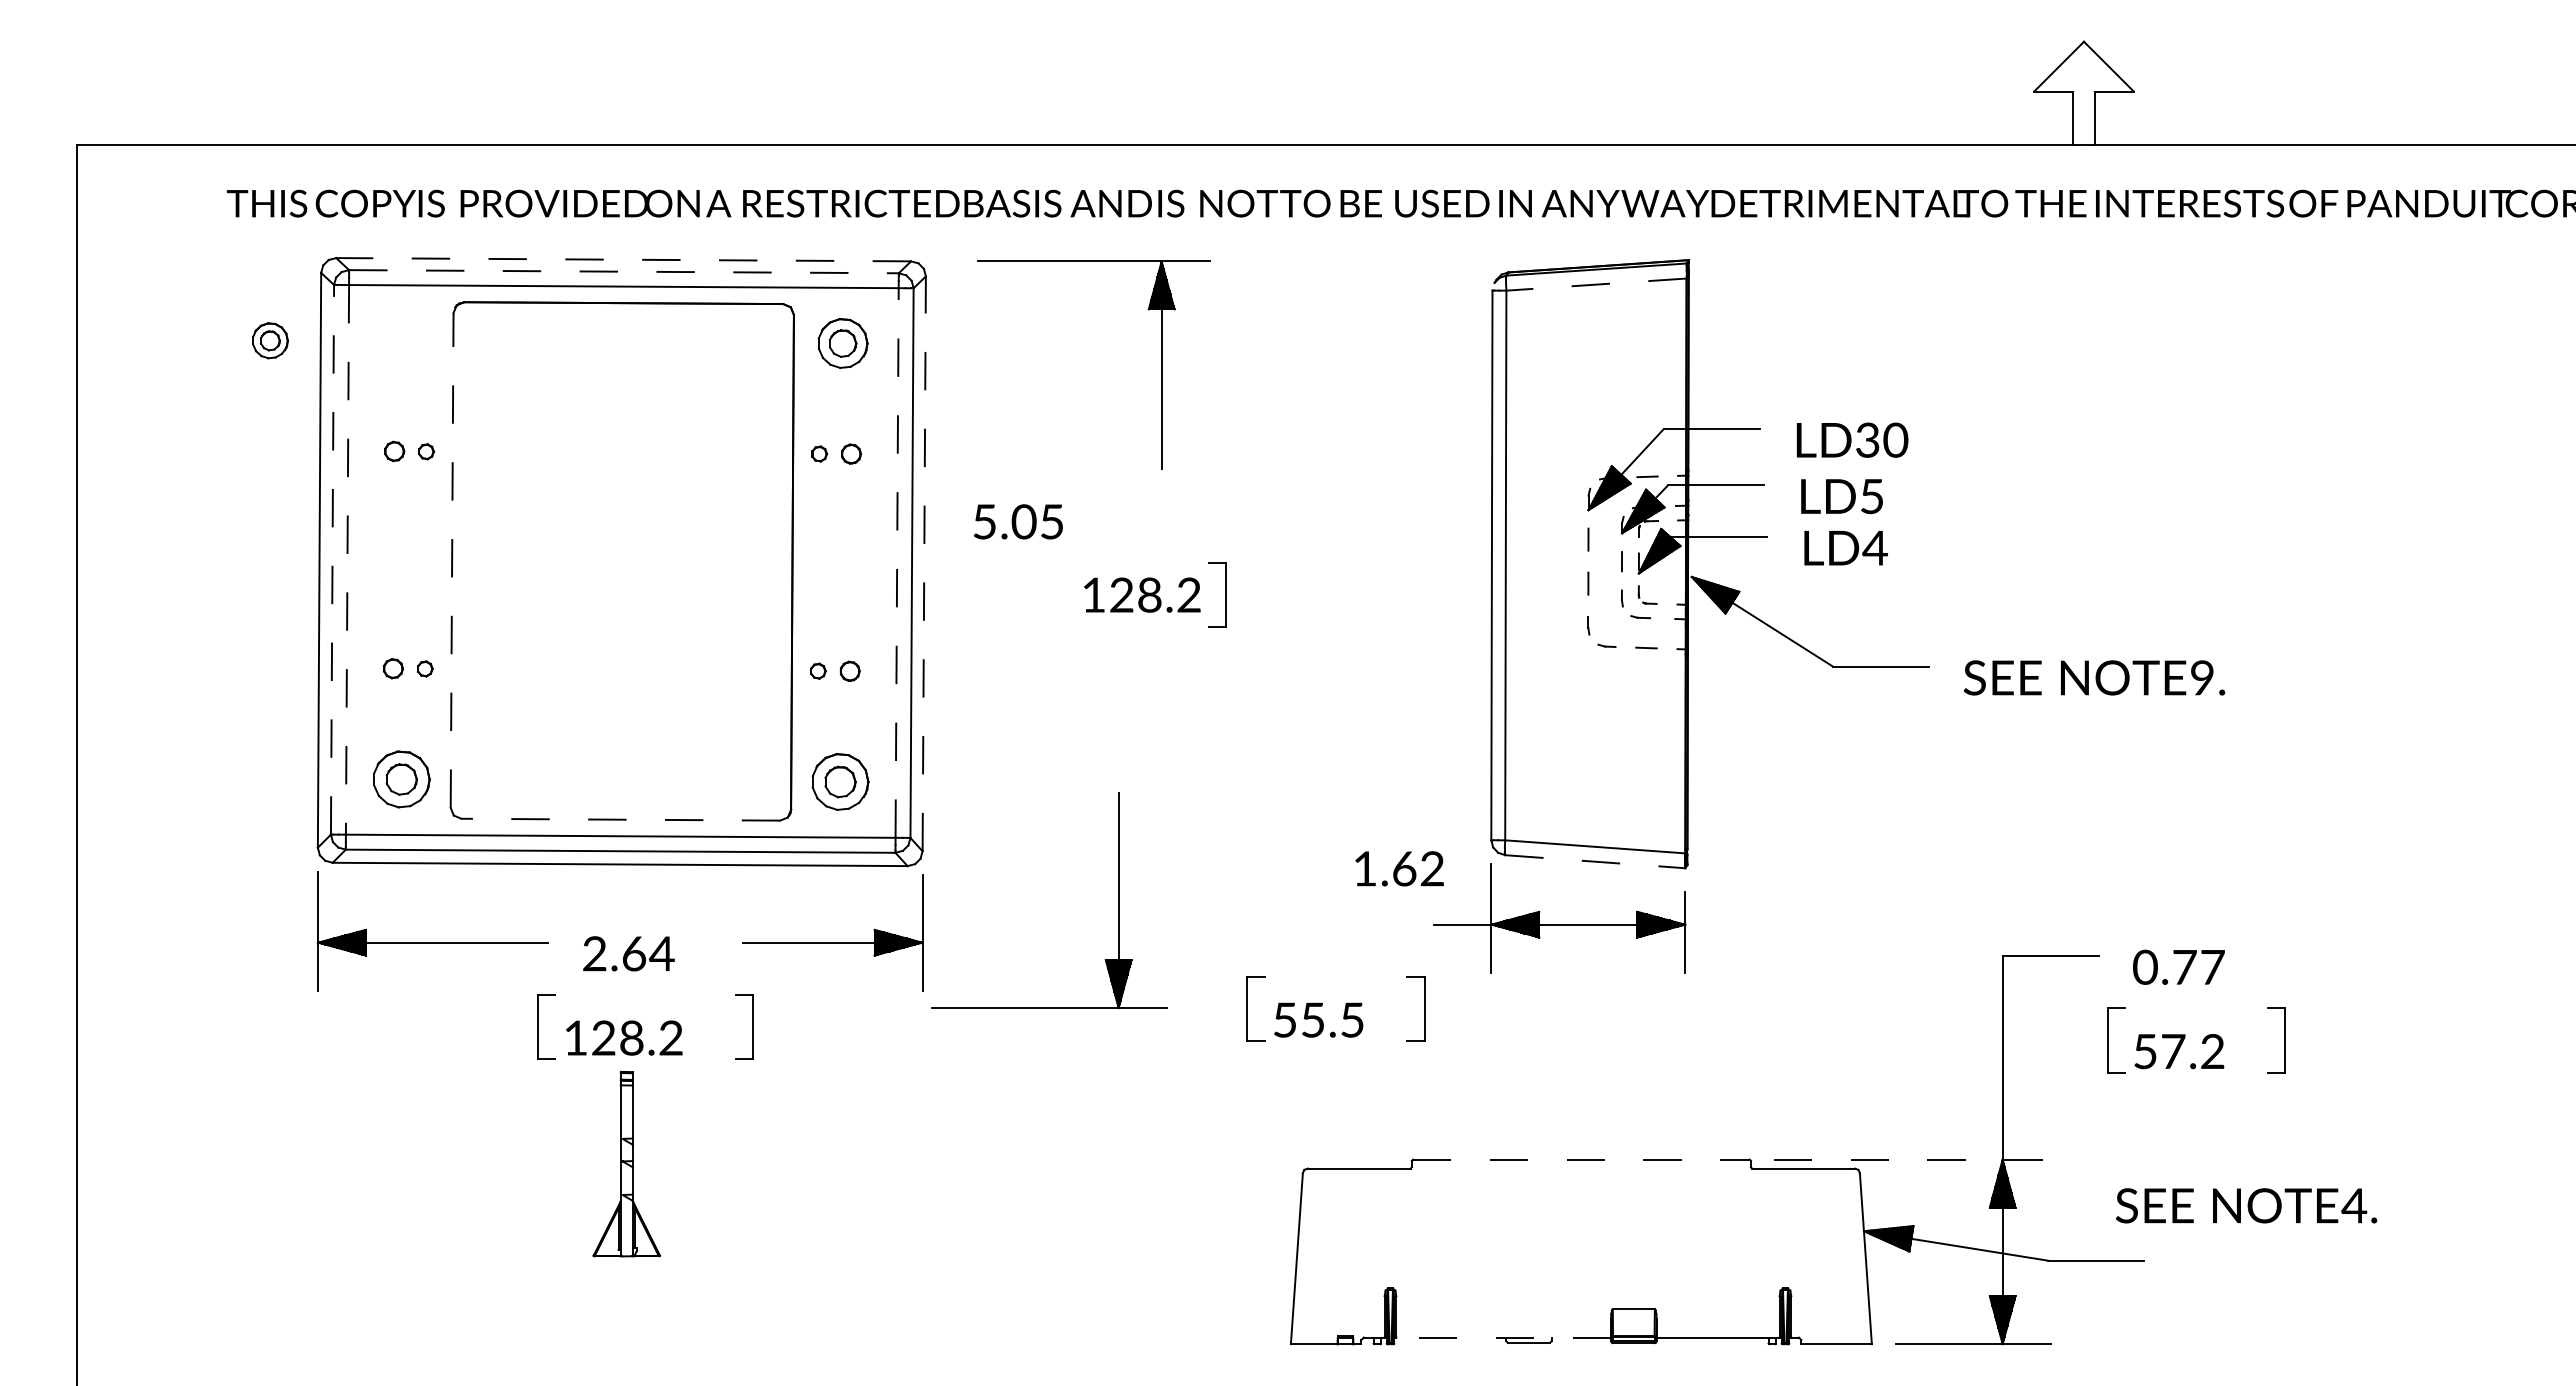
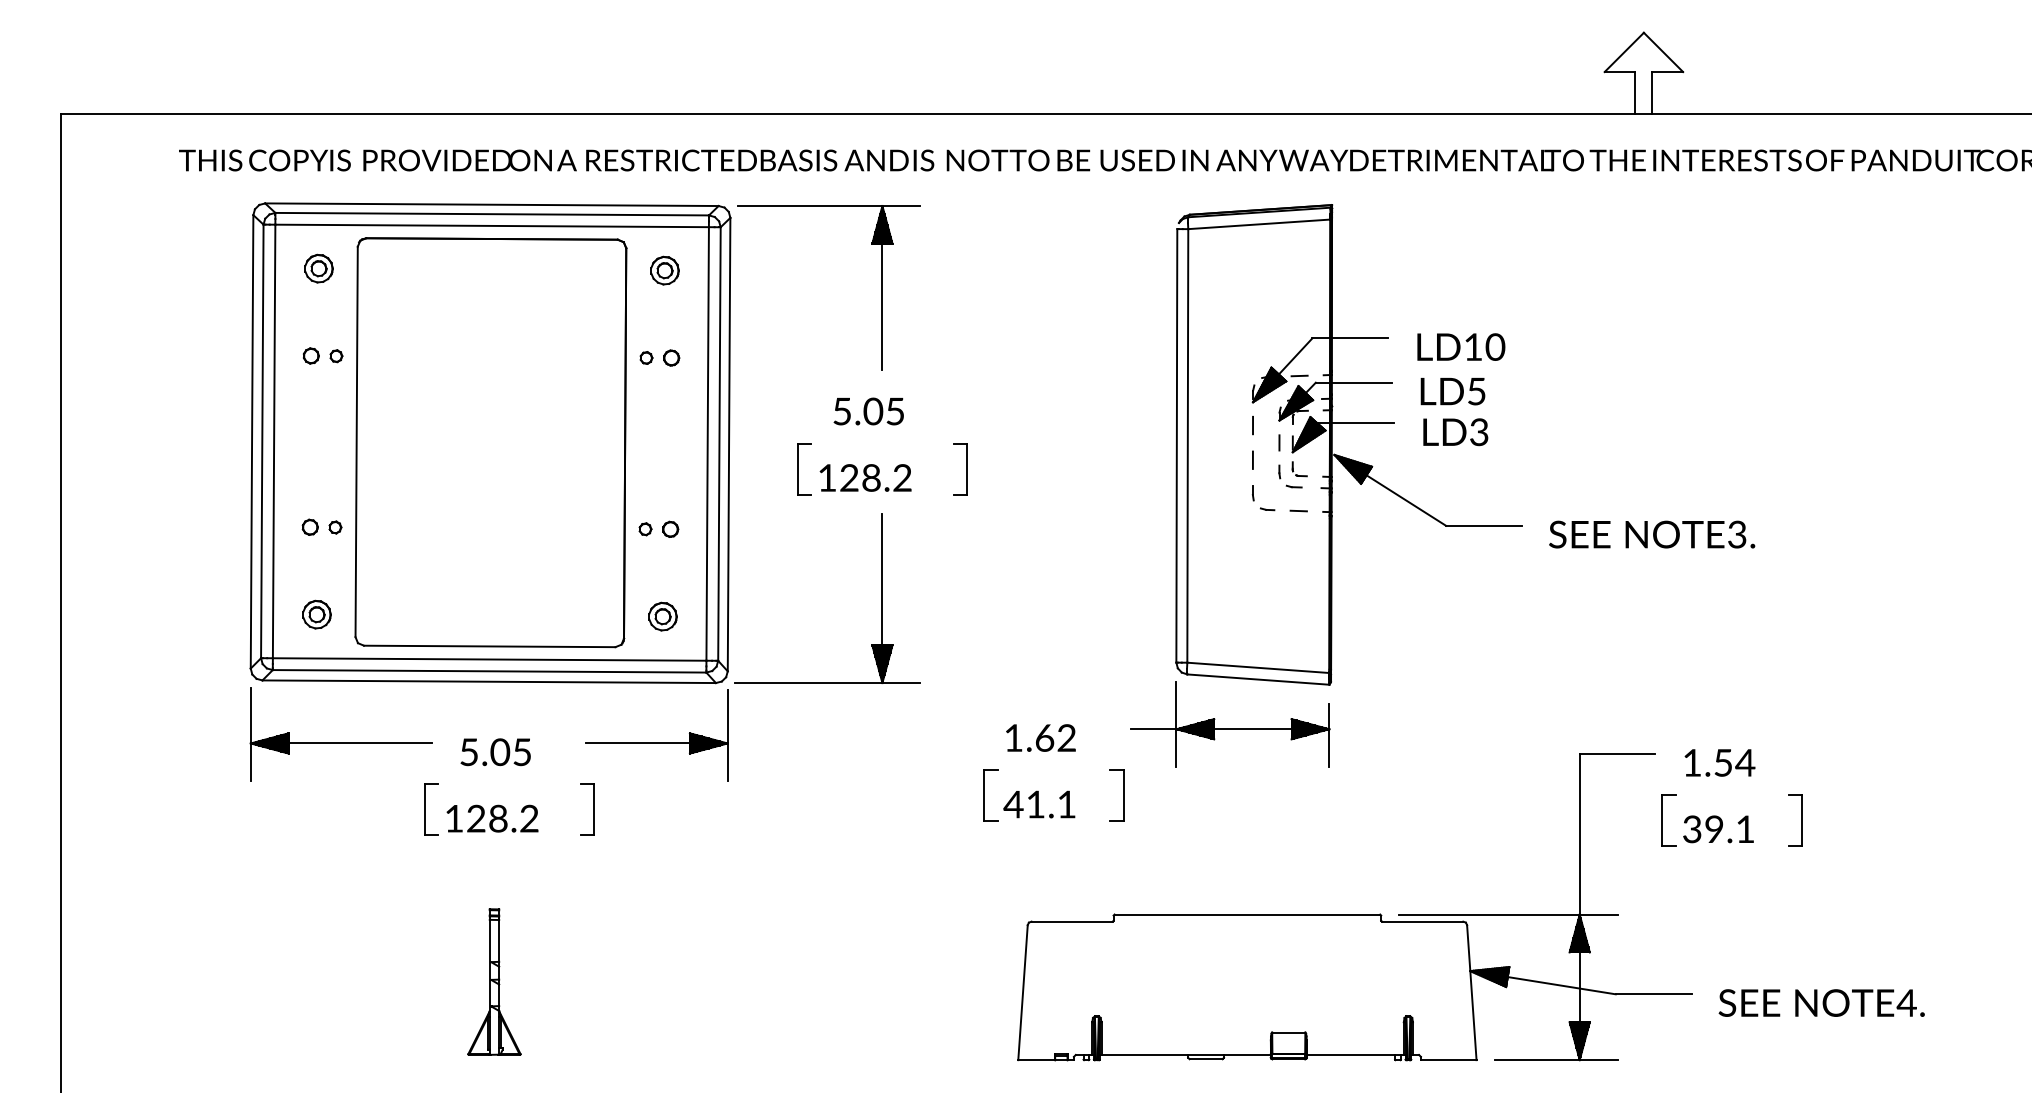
line: (623, 259) -> (491, 204), dashed -> solid
line: (623, 271) -> (491, 214), dashed -> solid
line: (1596, 284) -> (1259, 224), dashed -> solid
part: (270, 340) -> (319, 268), moved
part: (842, 342) -> (664, 270), size x0.71
part: (1161, 364) -> (882, 287), moved
text: (1867, 439) -> (1473, 346), LD30 -> LD10
text: (1017, 521) -> (868, 411), moved
text: (1874, 547) -> (1478, 431), LD4 -> LD3
line: (332, 559) -> (262, 441), dashed -> solid
line: (347, 559) -> (274, 441), dashed -> solid
line: (452, 559) -> (356, 441), dashed -> solid
line: (897, 563) -> (707, 444), dashed -> solid
line: (924, 563) -> (729, 444), dashed -> solid
part: (1011, 594) -> (797, 468), added
text: (1142, 594) -> (865, 477), moved
text: (2201, 677) -> (1736, 534), 9. -> 3.
part: (401, 779) -> (316, 614), size x0.62
part: (840, 781) -> (663, 616), size x0.62
line: (620, 819) -> (489, 646), dashed -> solid
line: (1595, 861) -> (1258, 679), dashed -> solid
text: (1399, 868) -> (1040, 737), moved
part: (1118, 900) -> (882, 598), moved
text: (628, 953) -> (495, 751), 2.64 -> 5.05
text: (2179, 966) -> (1719, 762), 0.77 -> 1.54
text: (1317, 1019) -> (1039, 804), 55.5 -> 41.1
text: (2178, 1051) -> (1718, 829), 57.2 -> 39.1
line: (1581, 1159) -> (1247, 914), dashed -> solid
line: (1912, 1159) -> (1508, 914), dashed -> solid
part: (626, 1164) -> (494, 982), moved
text: (2246, 1205) -> (1821, 1002), moved
line: (1503, 1337) -> (1185, 1054), dashed -> solid

